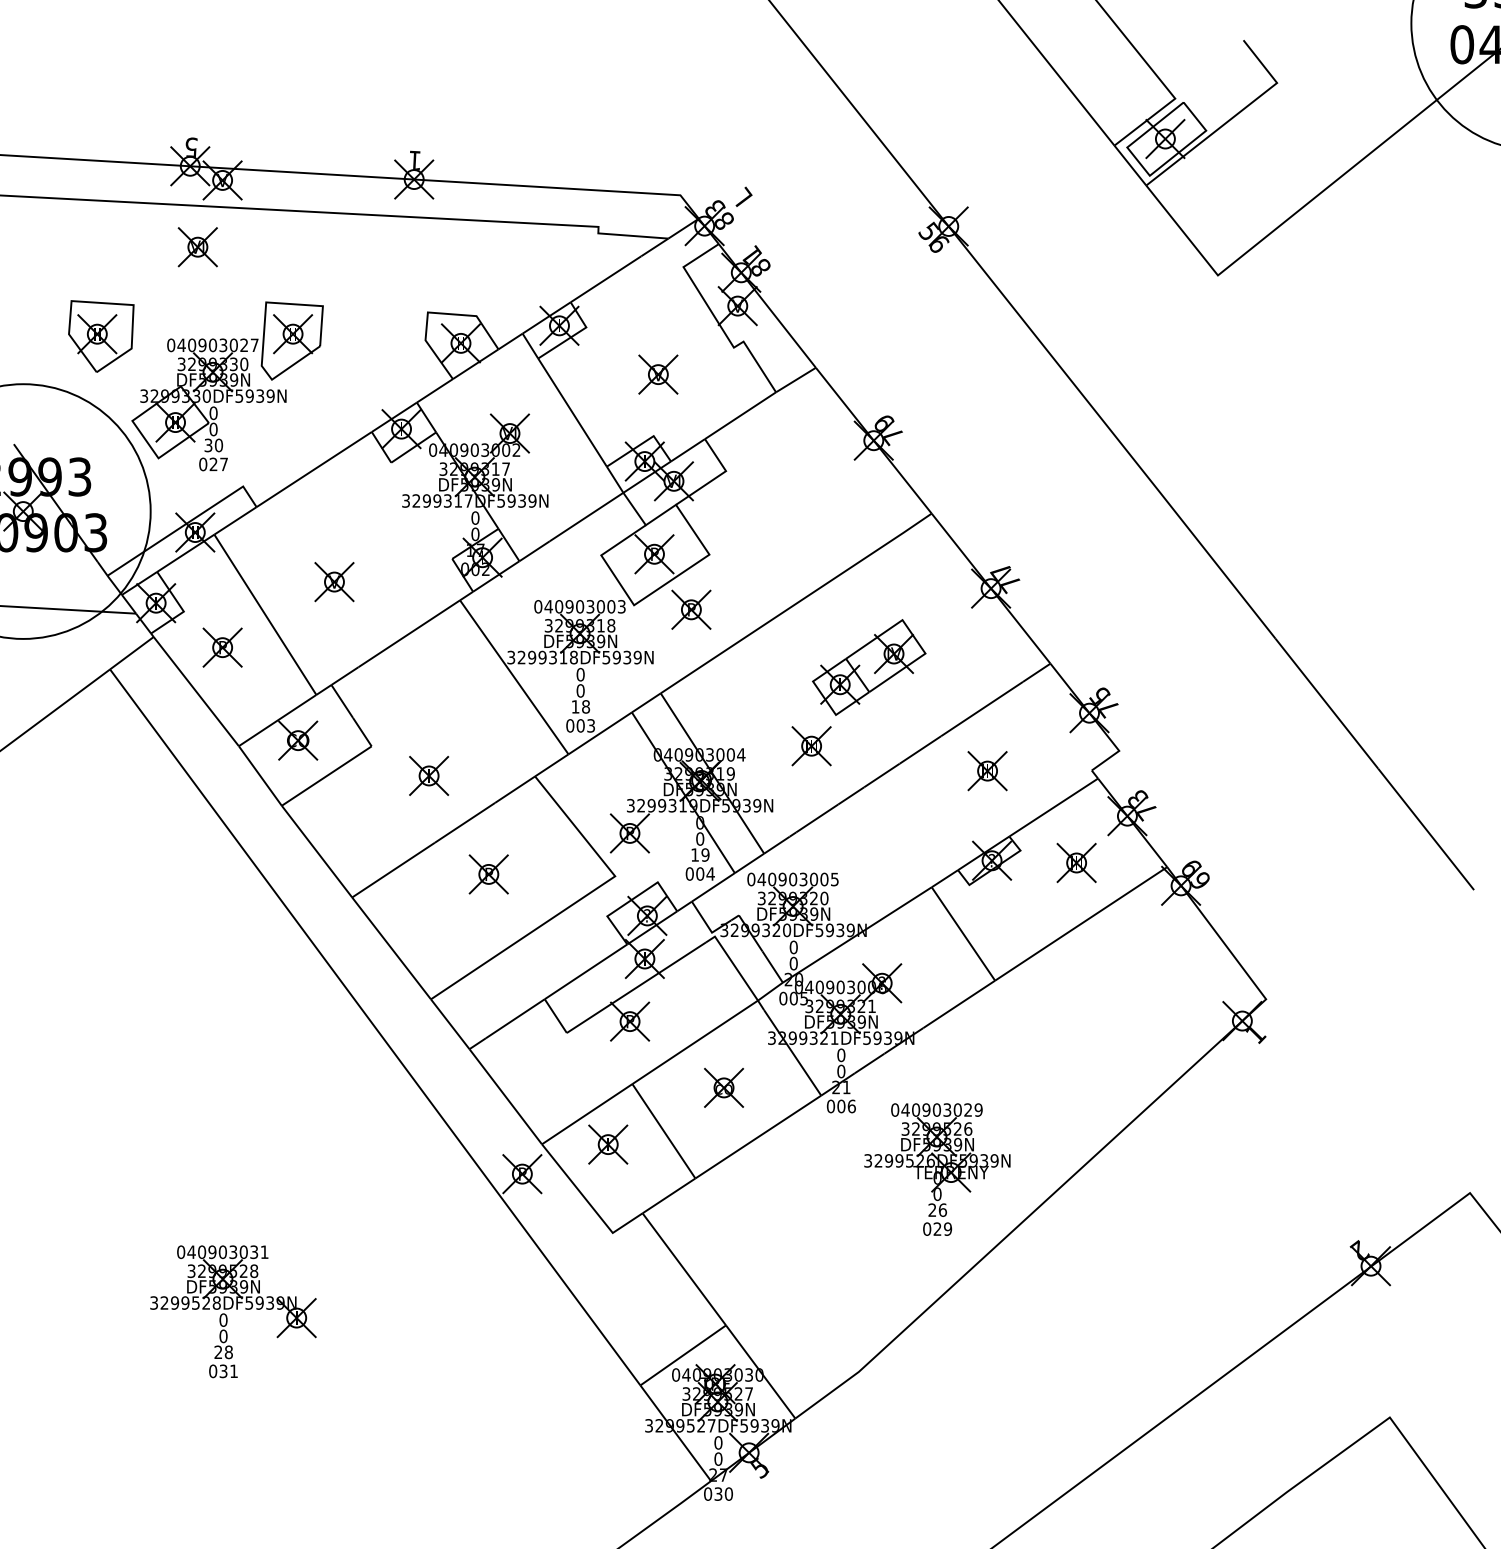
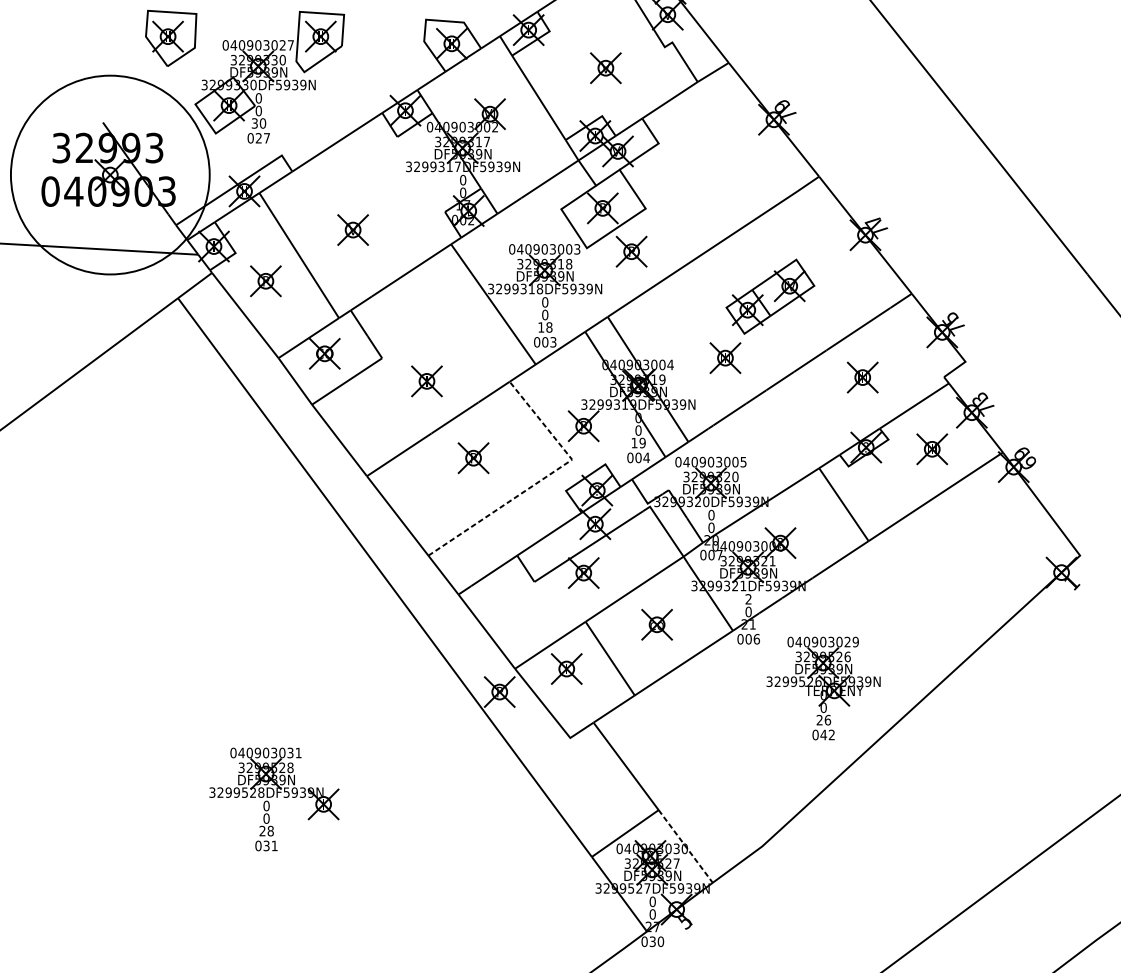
line: (577, 901) -> (542, 479), solid -> dashed
text: (804, 998) -> (719, 555), 005 -> 007
text: (841, 1055) -> (748, 599), 0 -> 2
text: (942, 1228) -> (827, 734), 029 -> 042
line: (761, 1372) -> (686, 846), solid -> dashed

